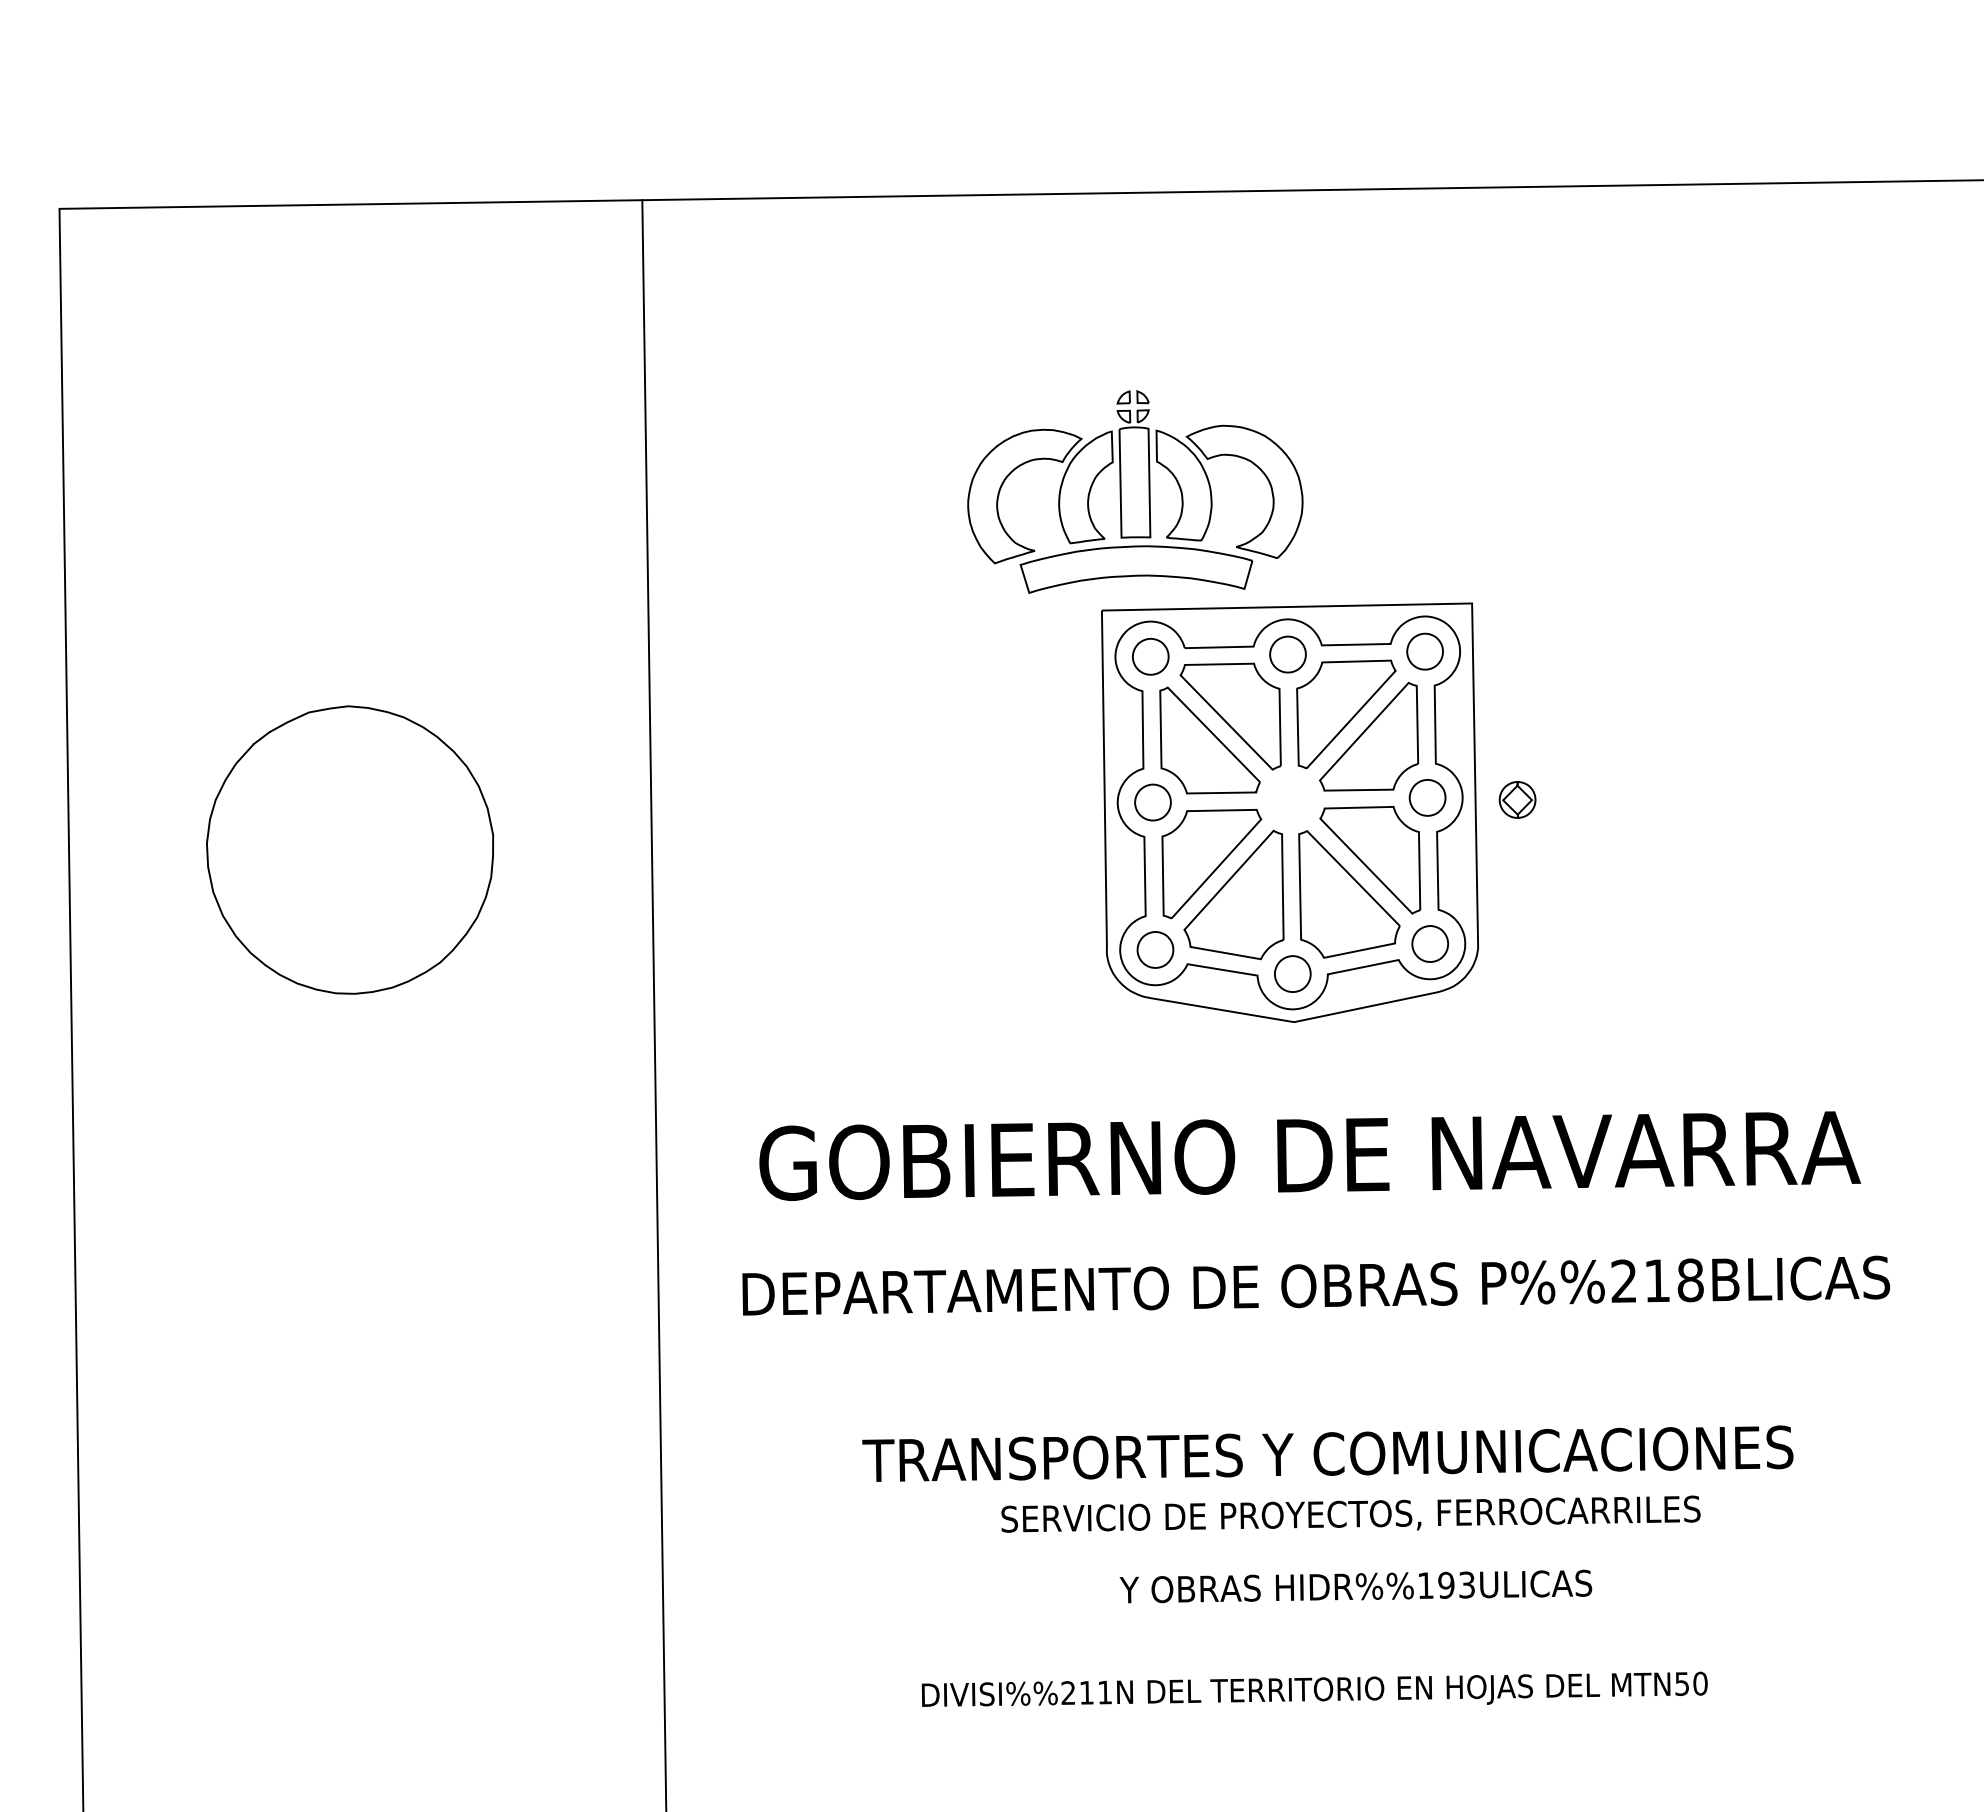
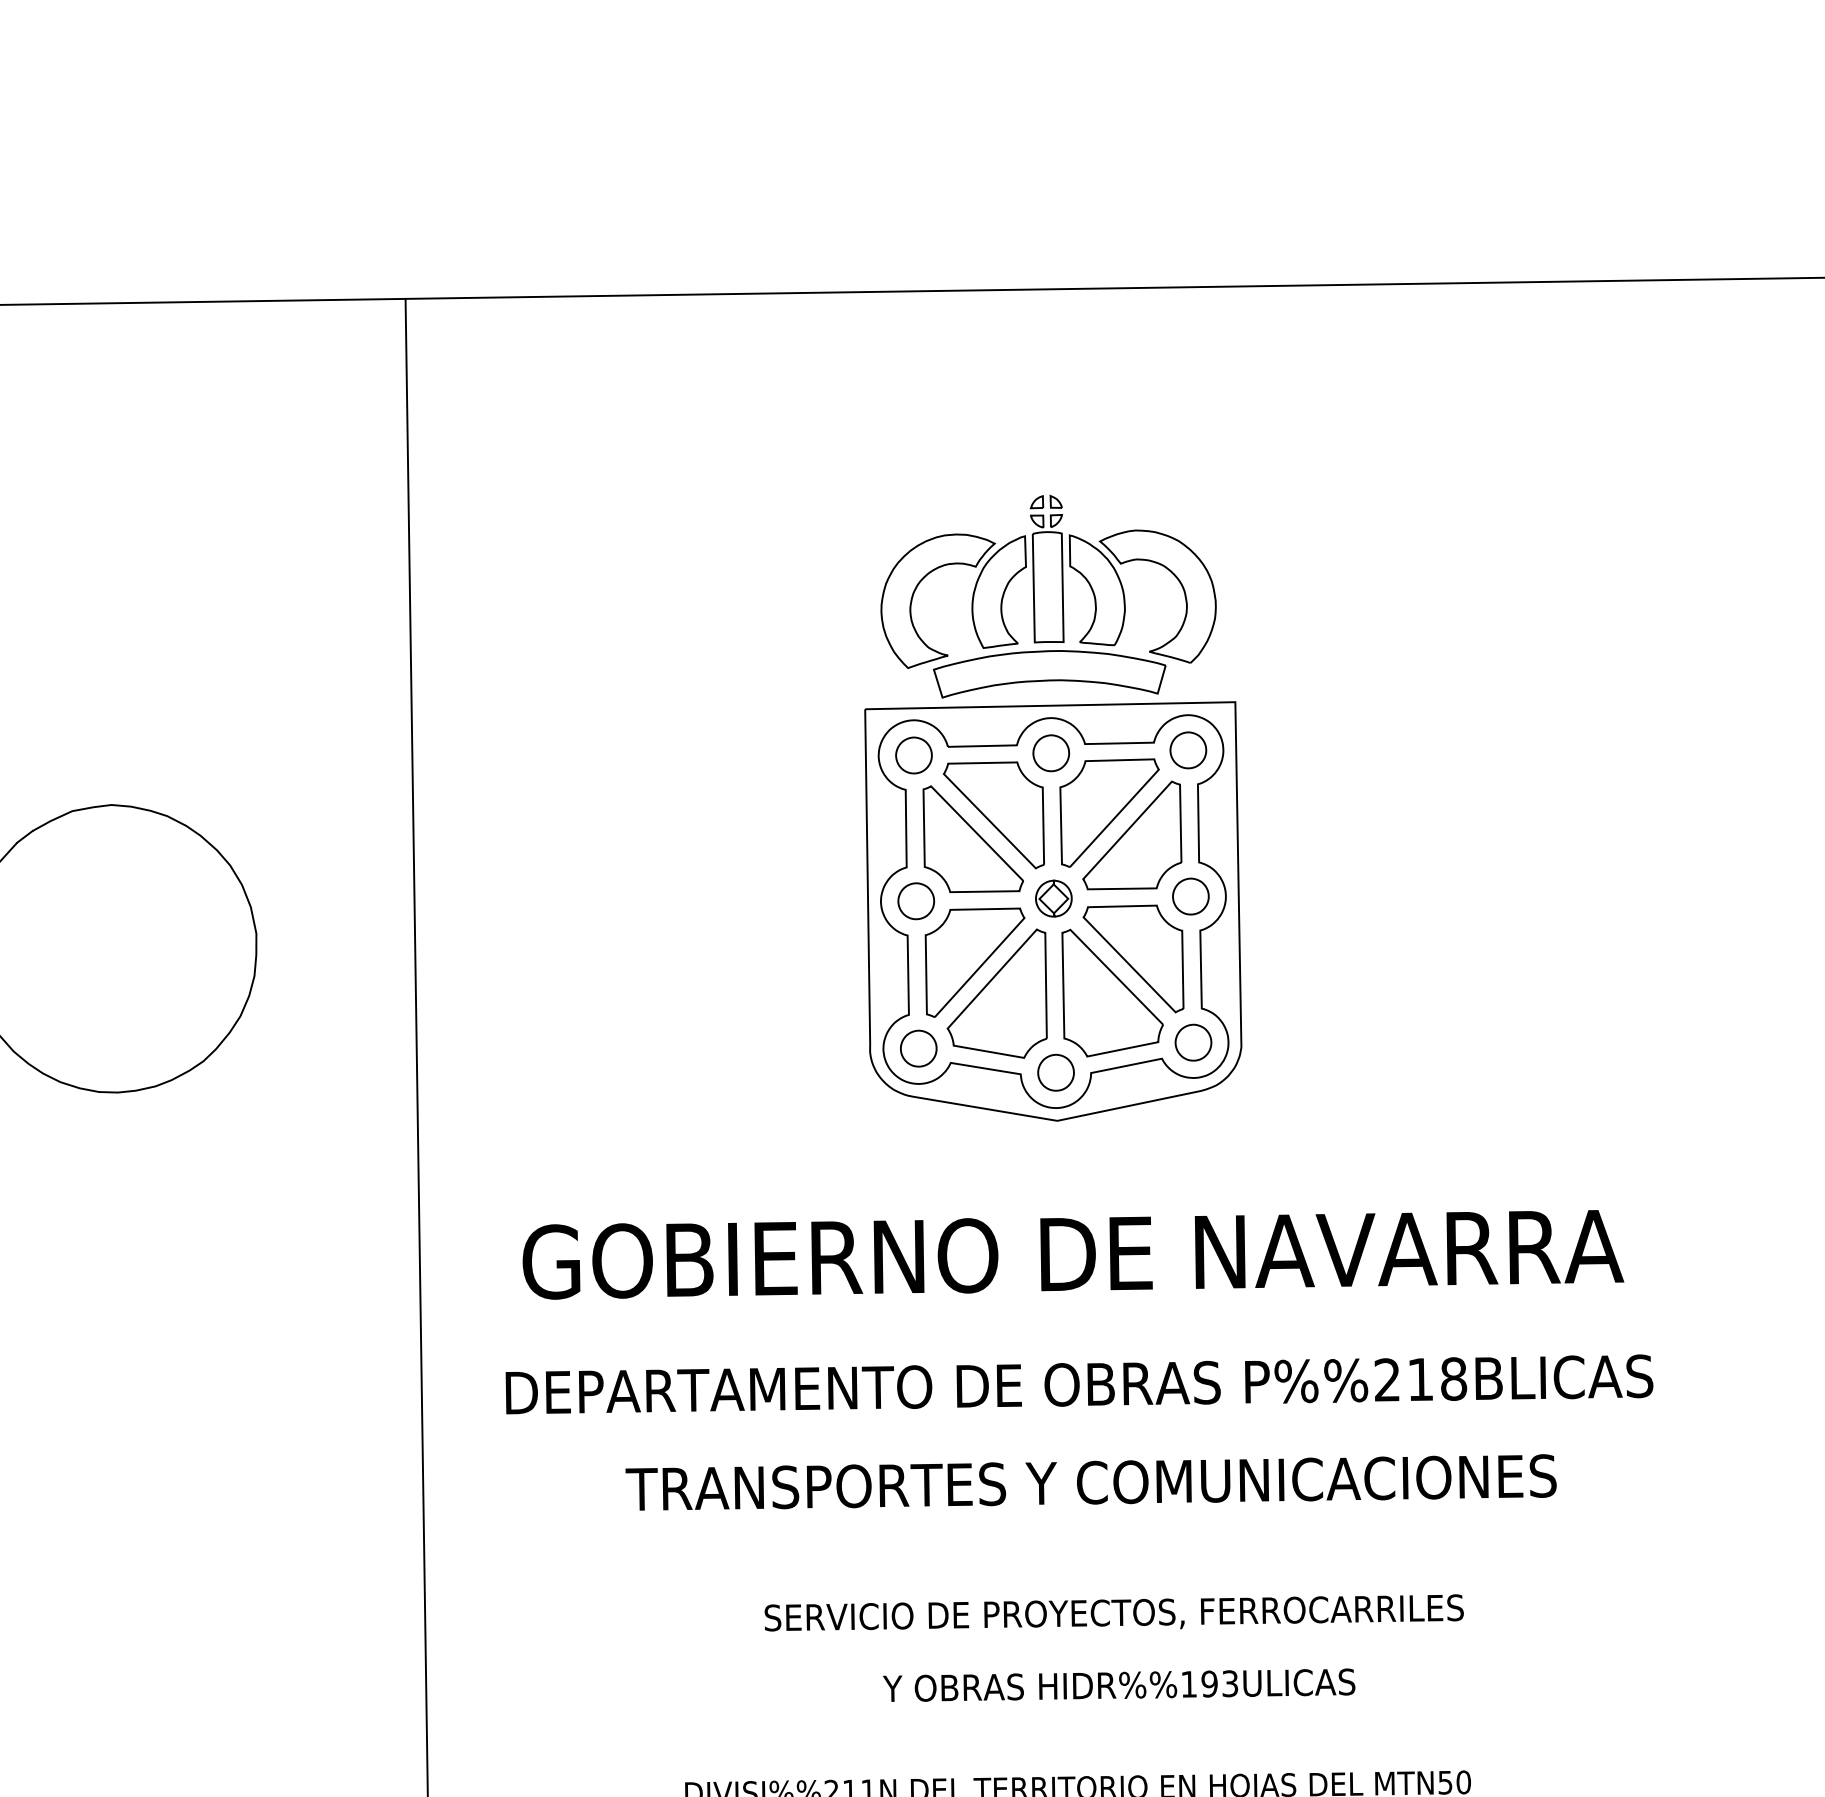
part: (1135, 491) -> (1048, 596), moved
part: (1517, 799) -> (1053, 898), moved
text: (1327, 1453) -> (1090, 1482), moved

